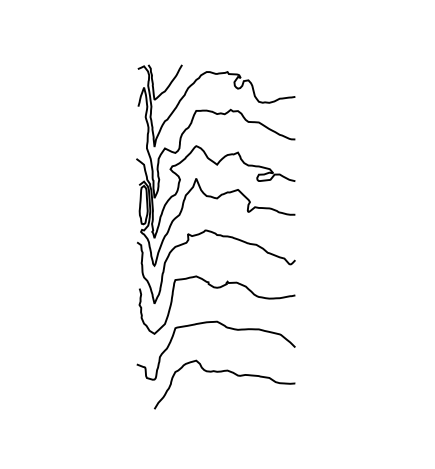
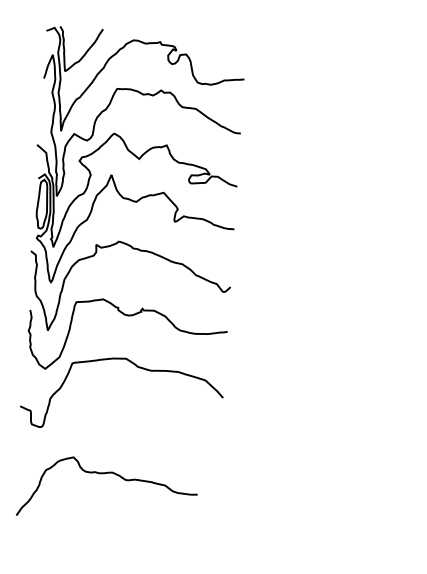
curve: (222, 372) -> (105, 474), moved

